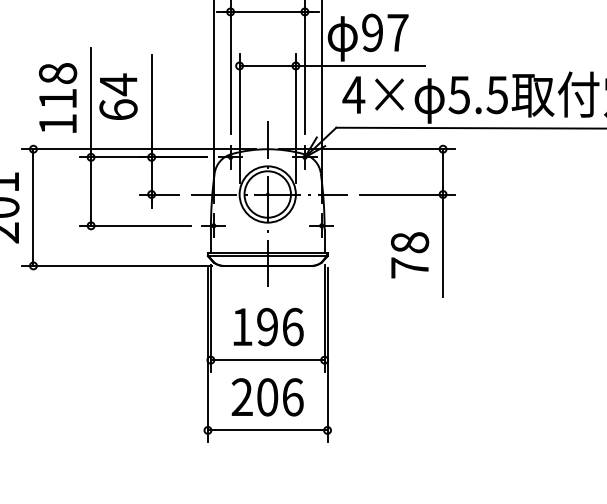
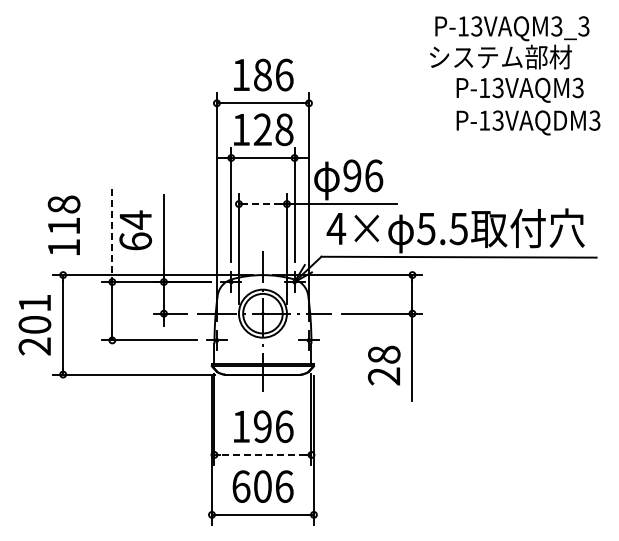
text: (398, 32) -> (374, 175), 97 -> 96
line: (267, 66) -> (262, 204), solid -> dashed
text: (57, 96) -> (63, 224), moved
line: (91, 102) -> (112, 235), solid -> dashed
text: (409, 268) -> (383, 376), 78 -> 28
line: (267, 359) -> (262, 454), solid -> dashed
text: (242, 397) -> (241, 486), 206 -> 606

